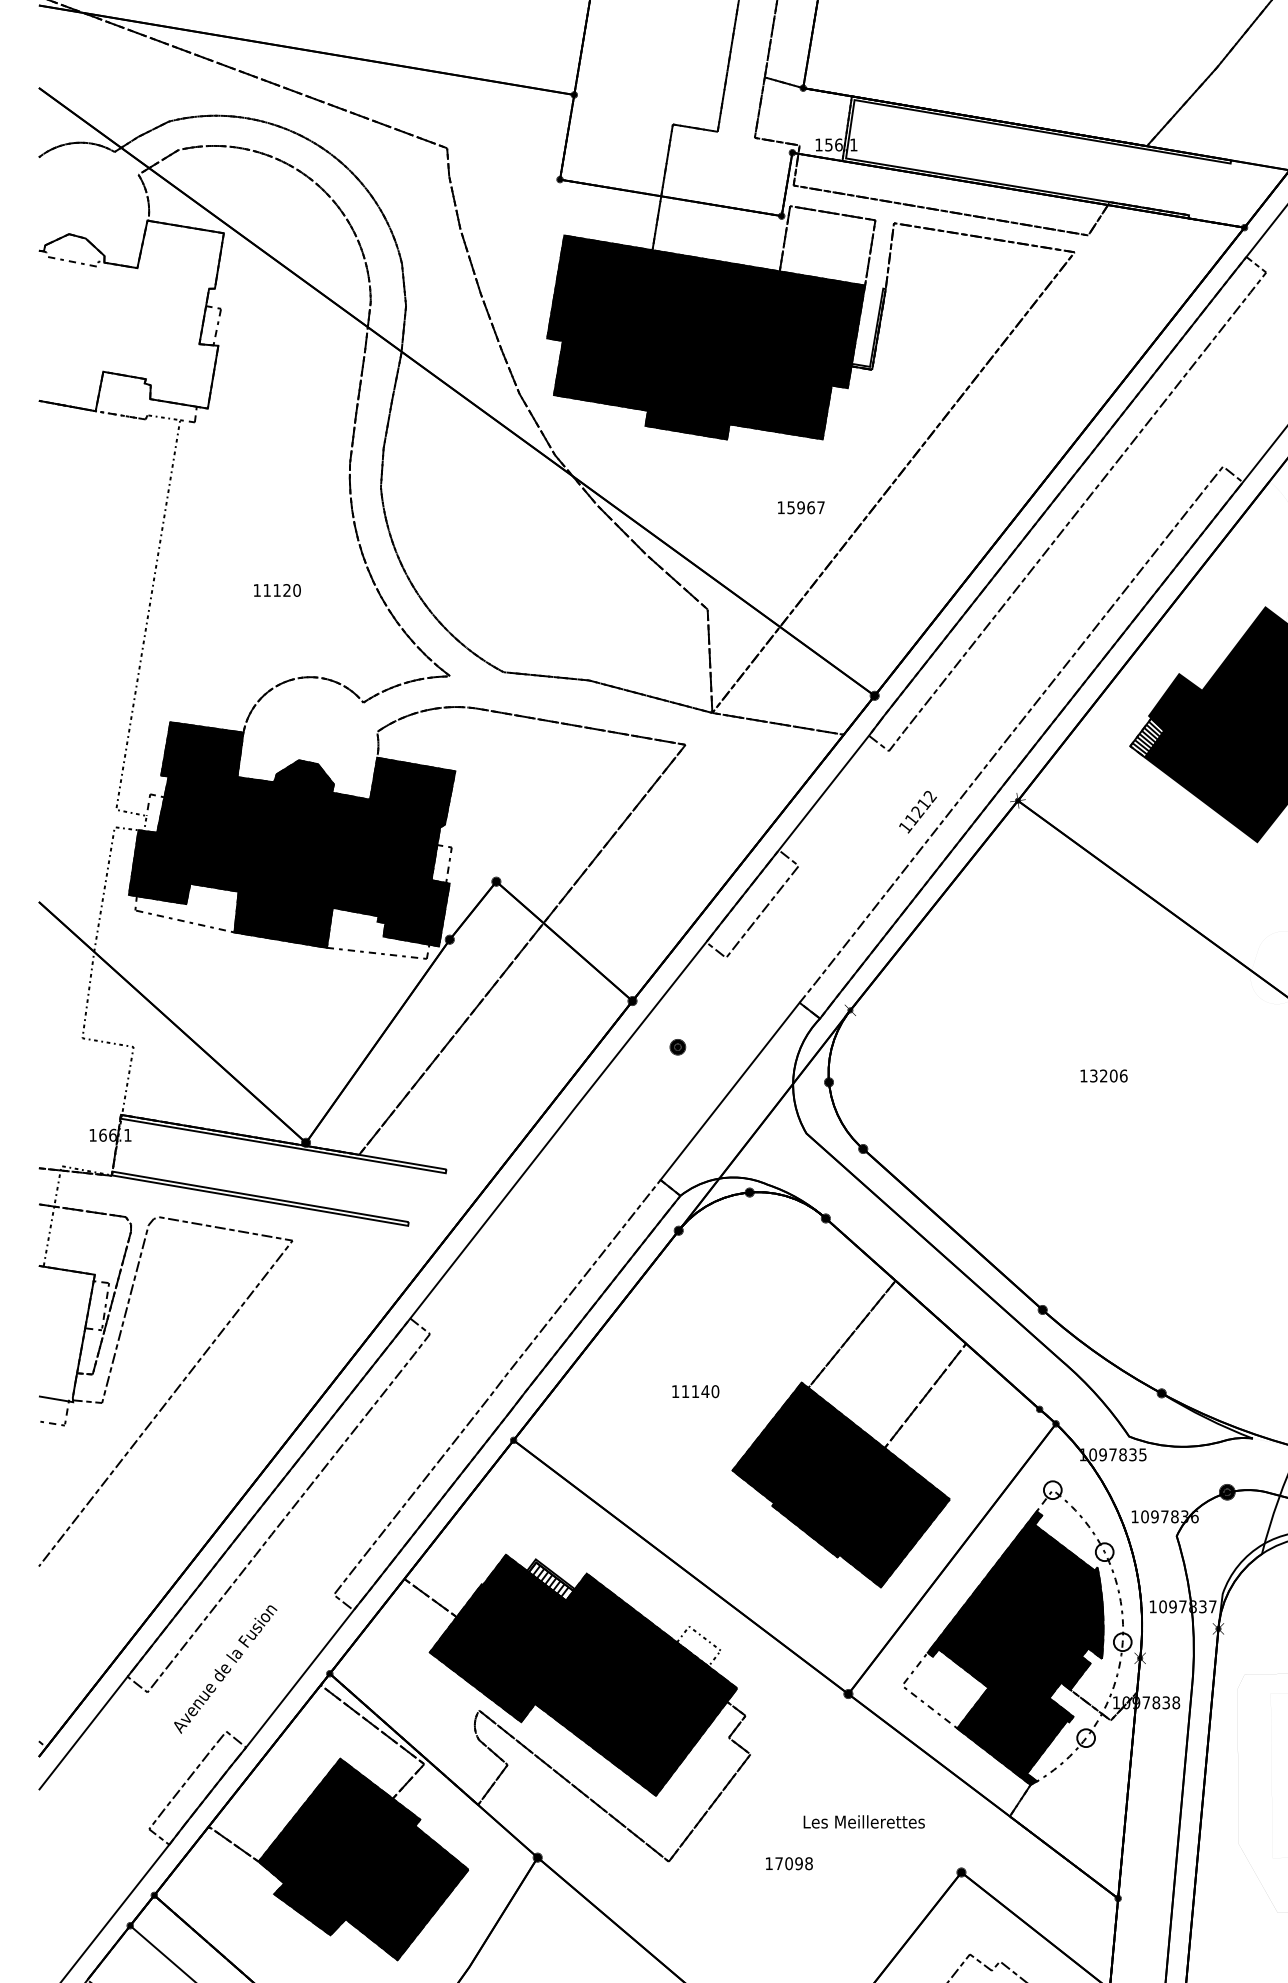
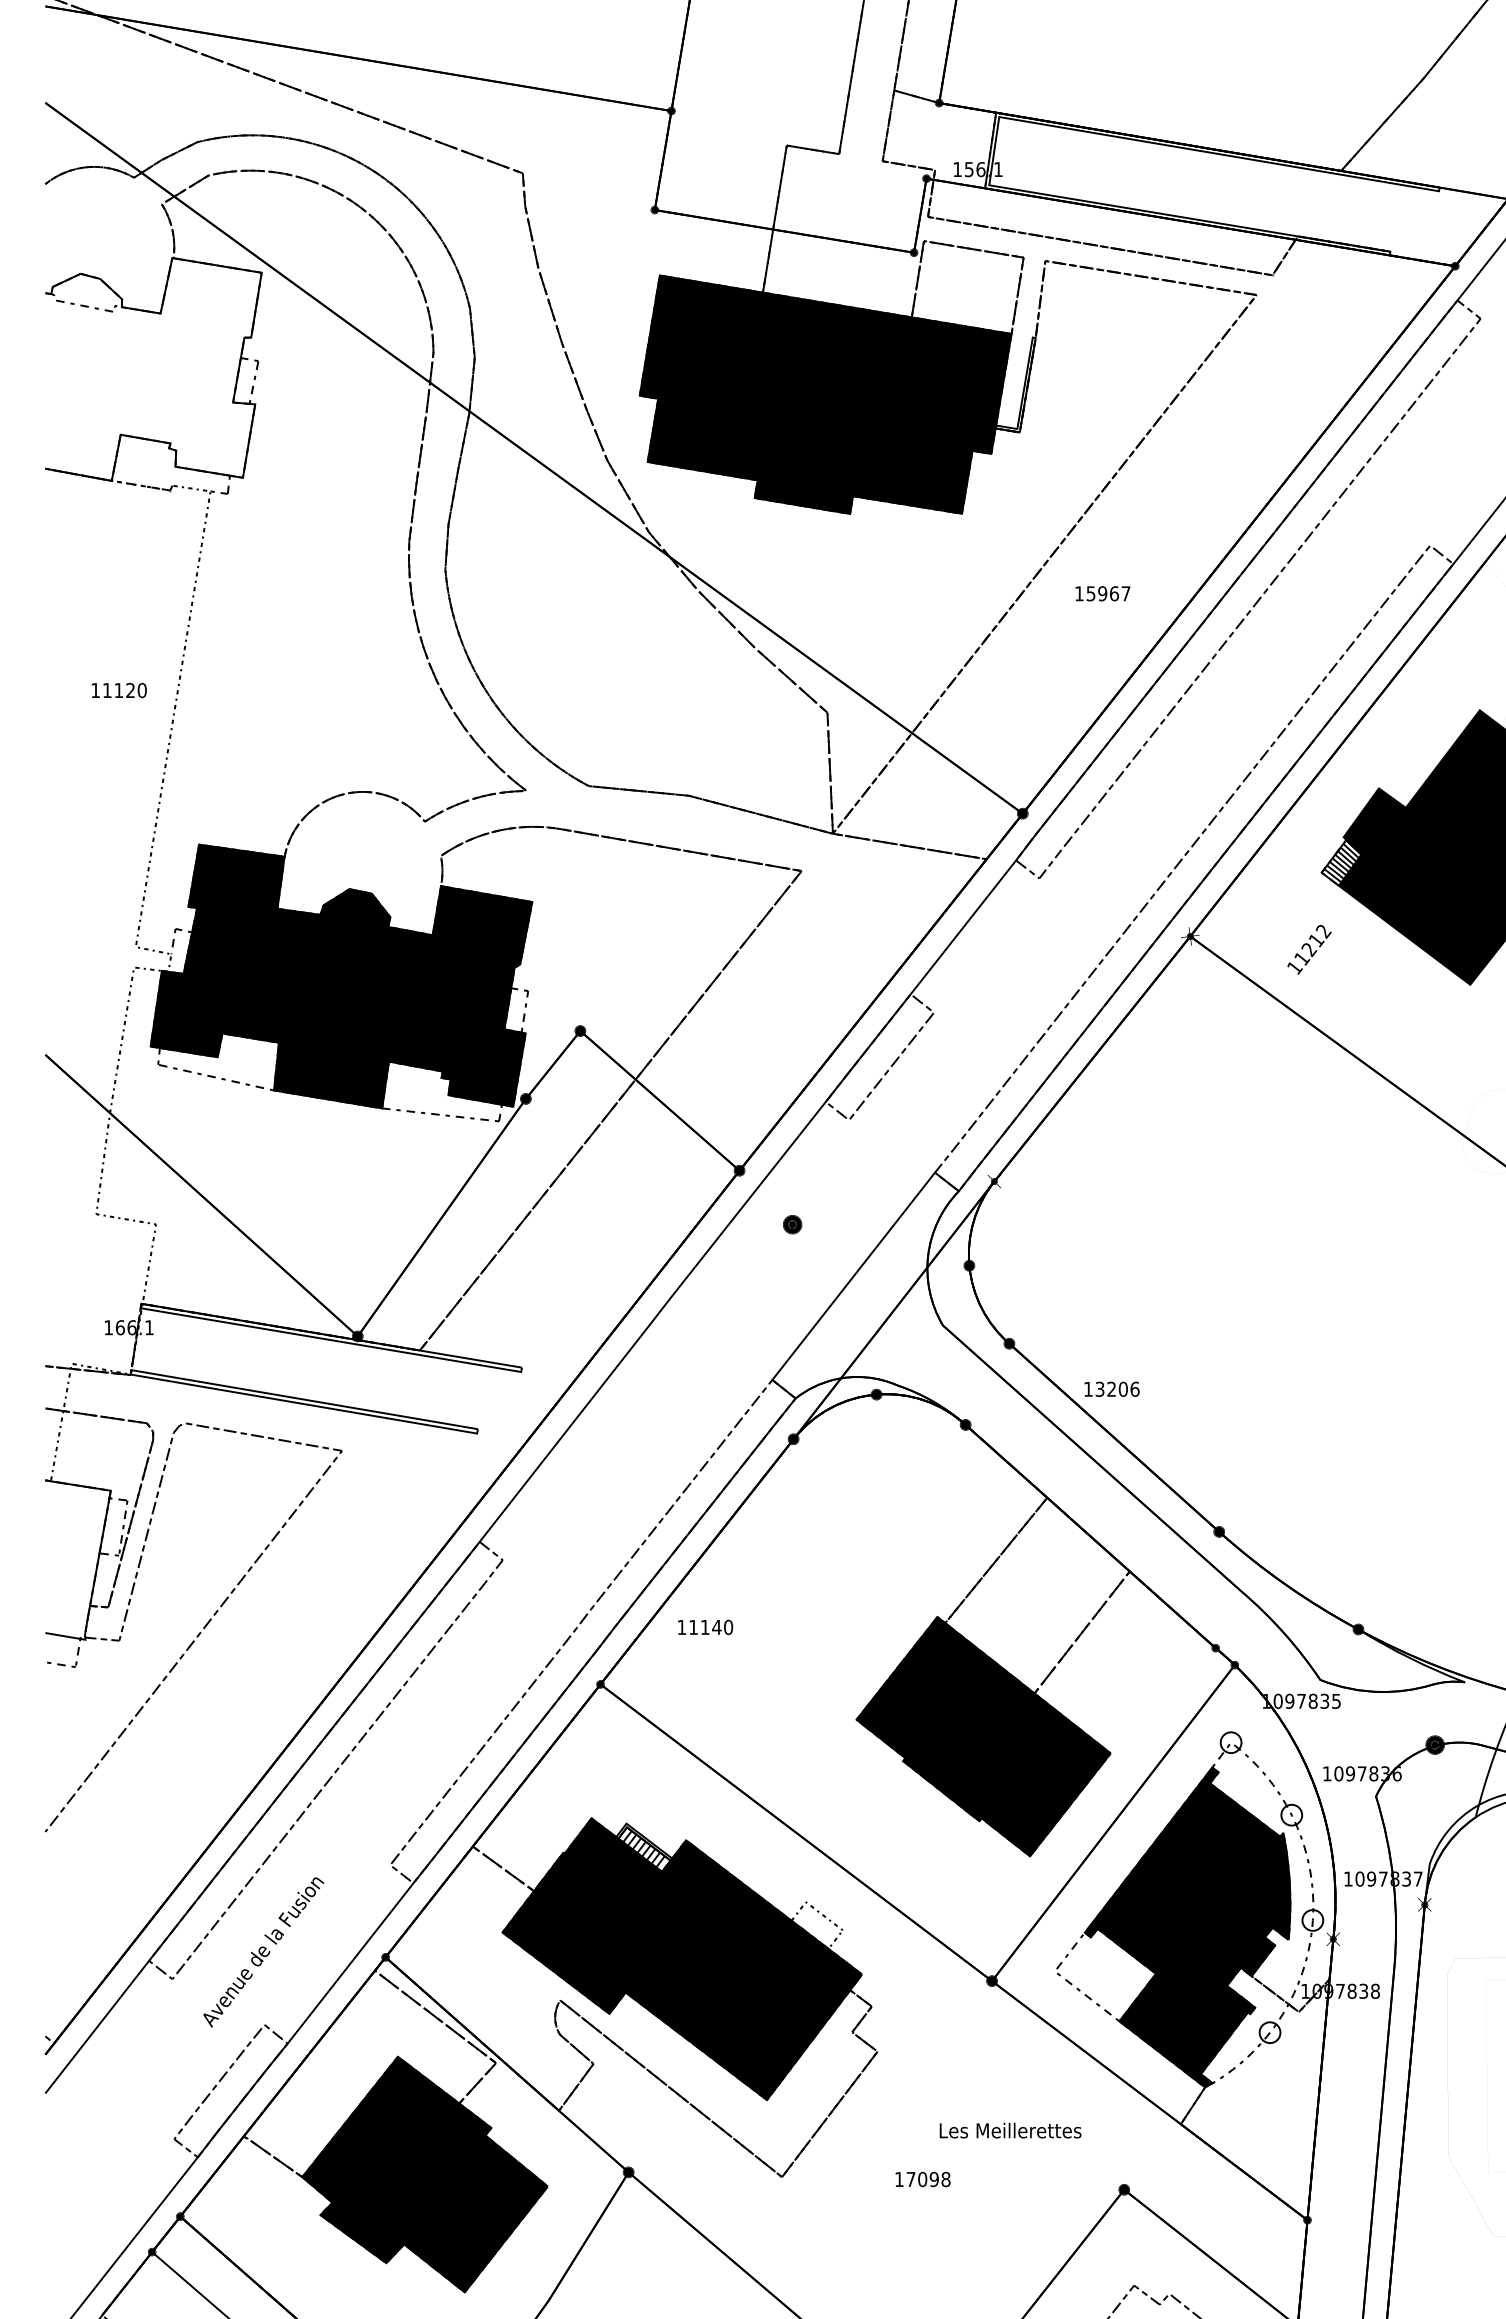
text: (800, 507) -> (1102, 593), moved
text: (277, 590) -> (119, 690), moved
text: (918, 811) -> (1309, 949), moved
text: (1103, 1075) -> (1111, 1388), moved
text: (695, 1391) -> (705, 1627), moved

